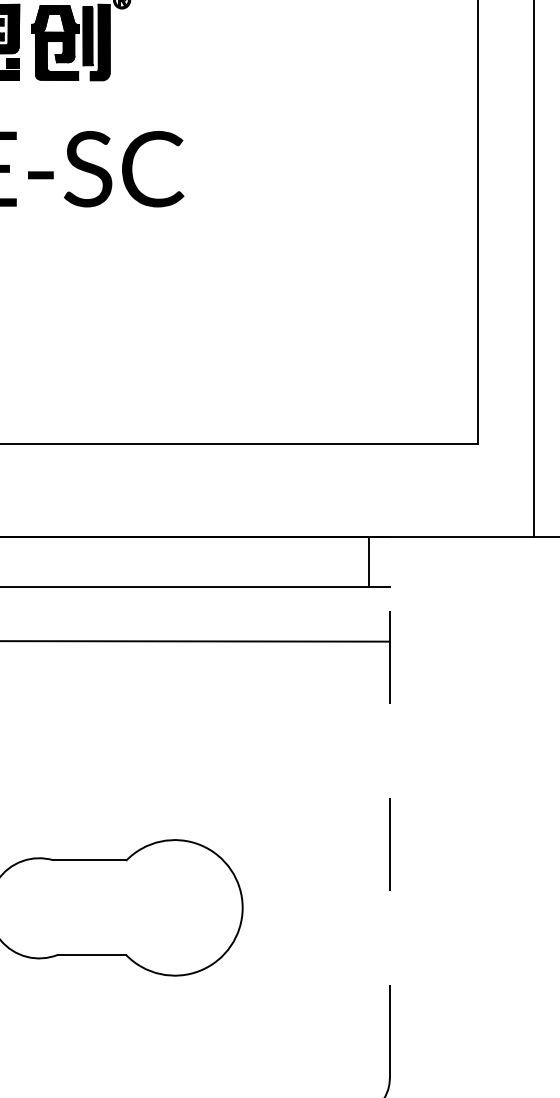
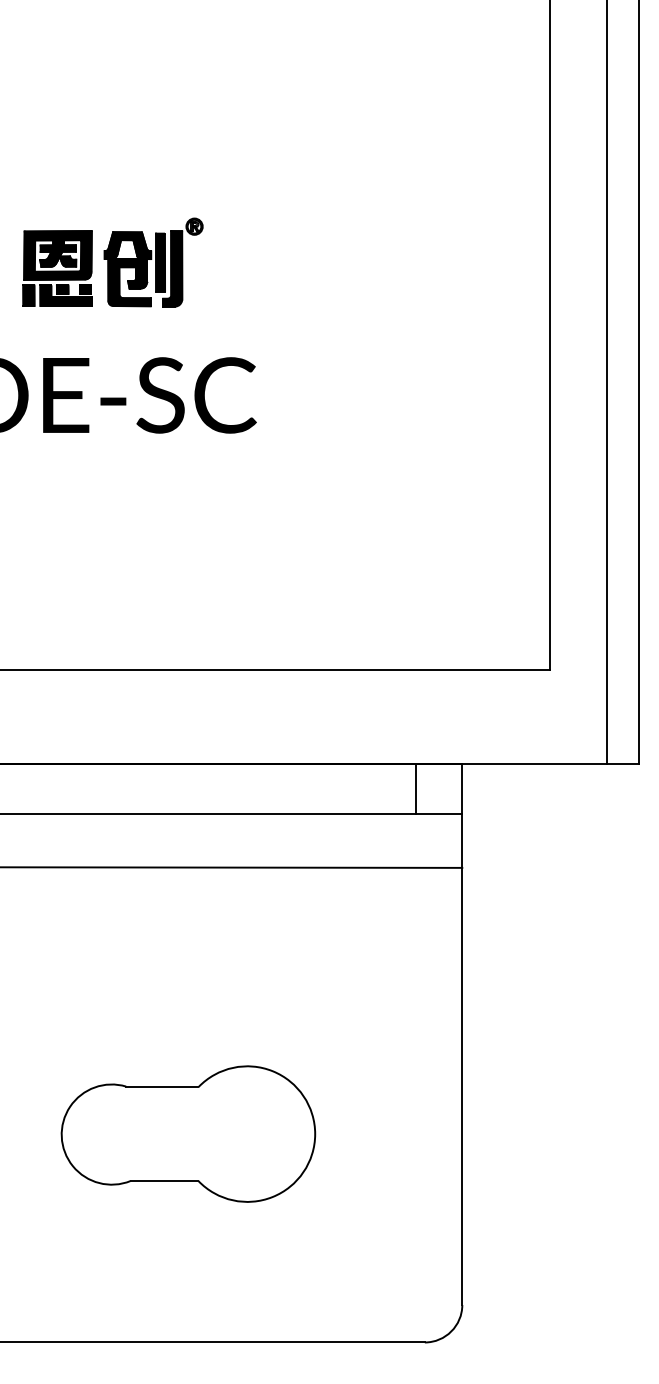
line: (368, 562) -> (416, 788), moved
line: (389, 808) -> (462, 1034), dashed -> solid

